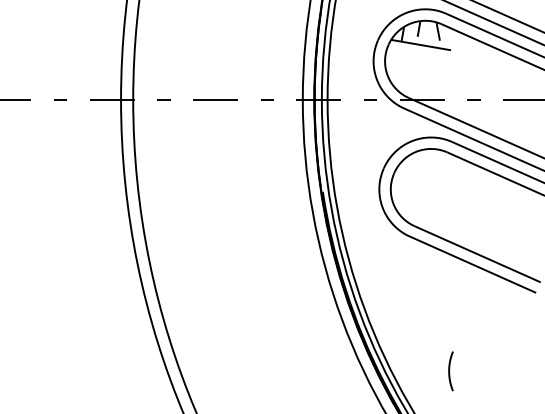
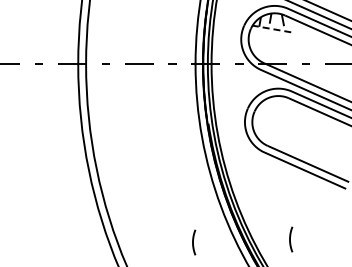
line: (420, 45) -> (271, 29), solid -> dashed
curve: (299, 375) -> (193, 242), added

